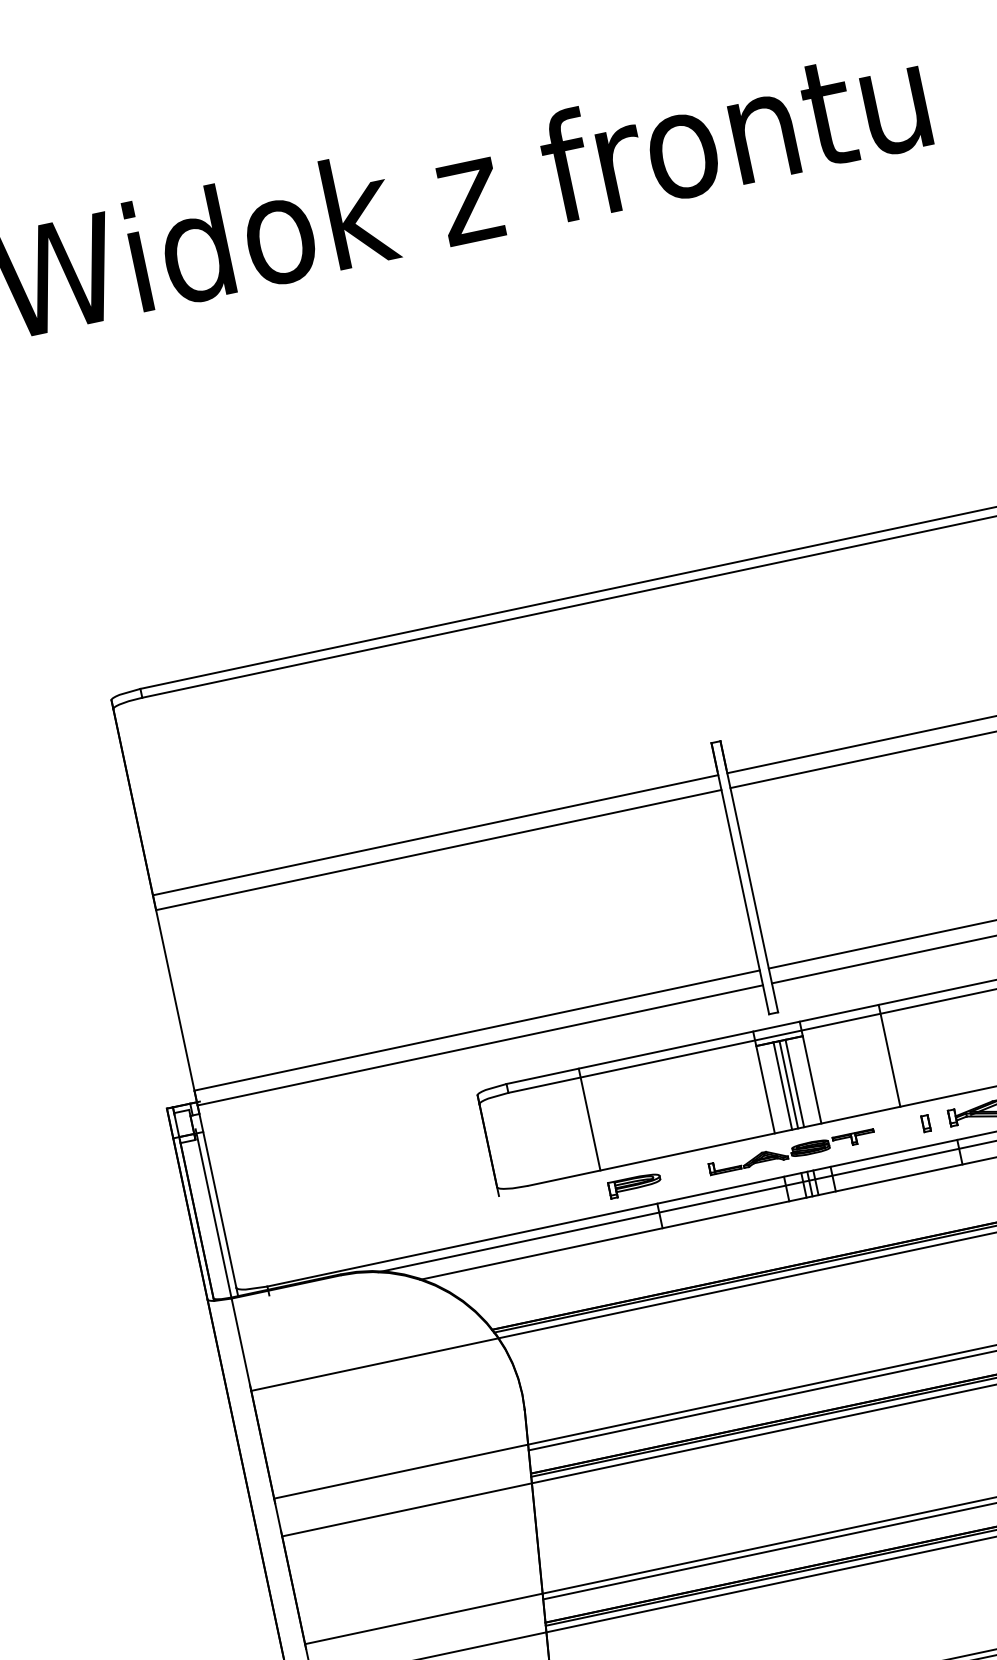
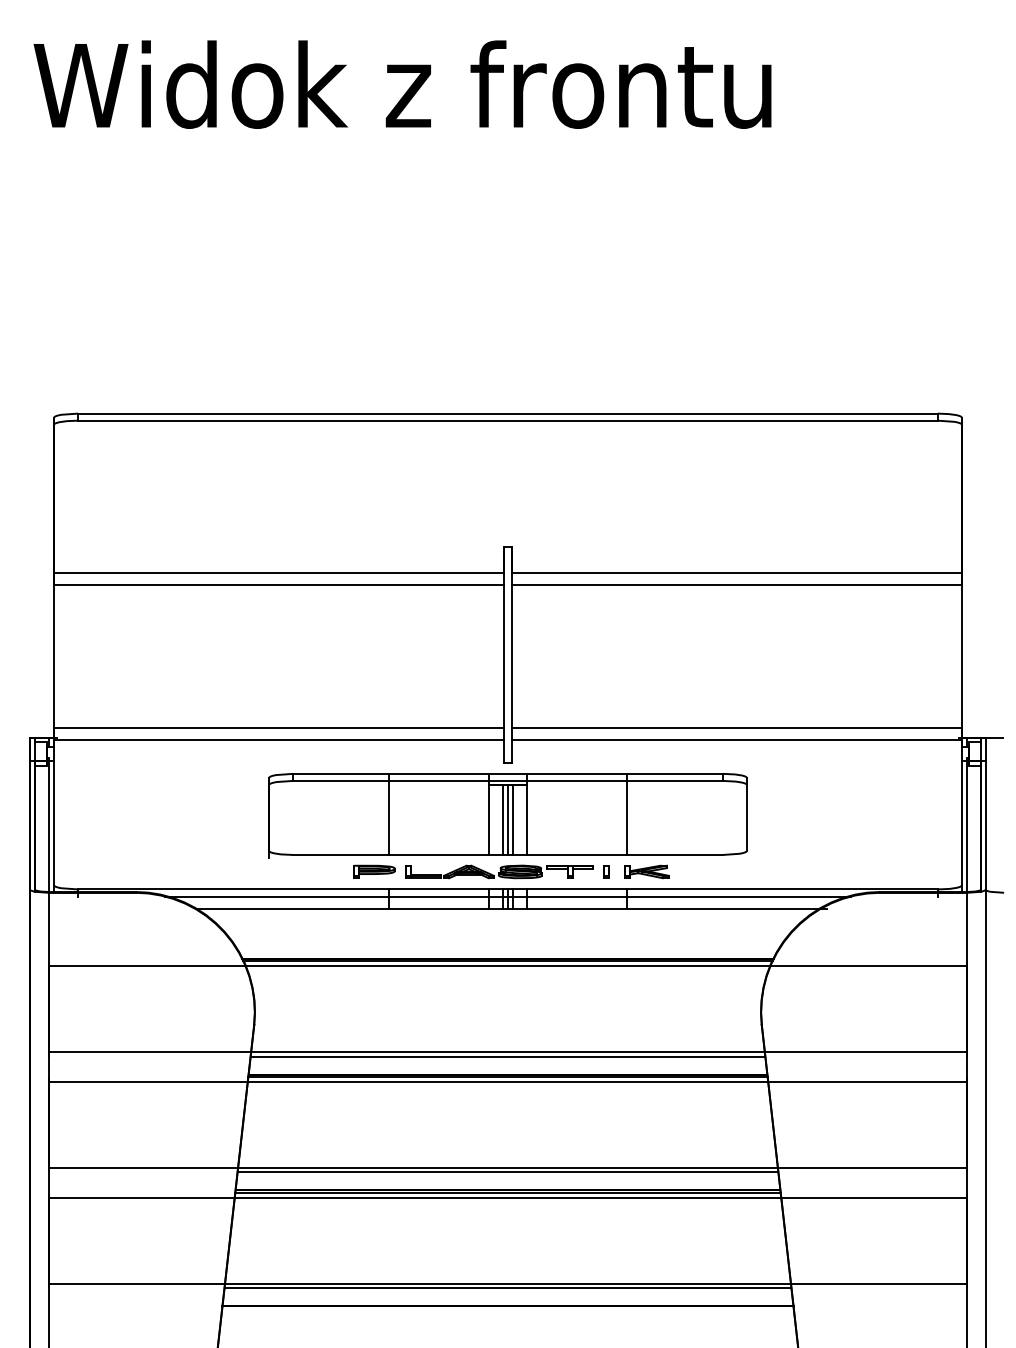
line: (889, 1054) -> (627, 813), moved
line: (589, 1118) -> (388, 813), moved
part: (791, 1151) -> (499, 871), size x1.43

